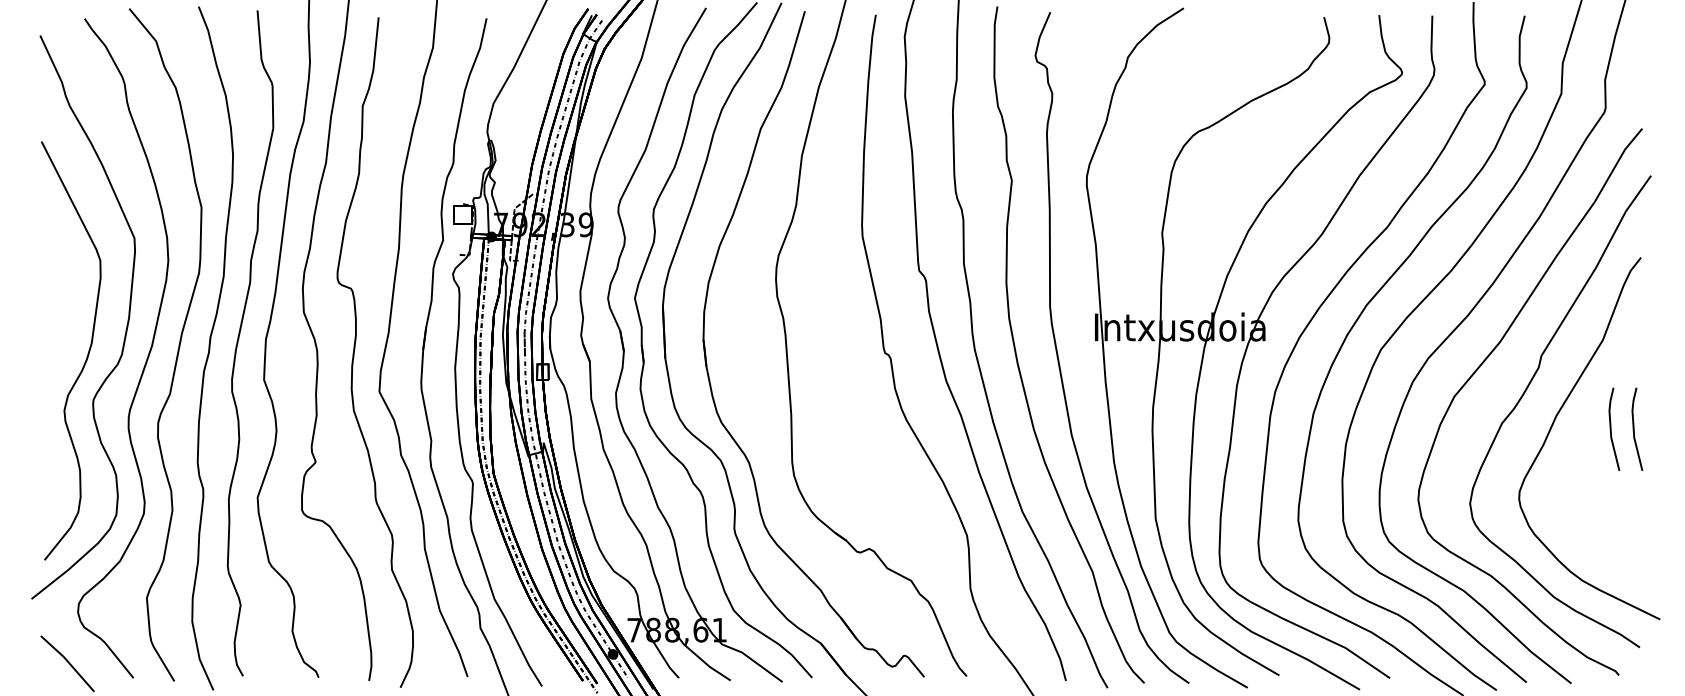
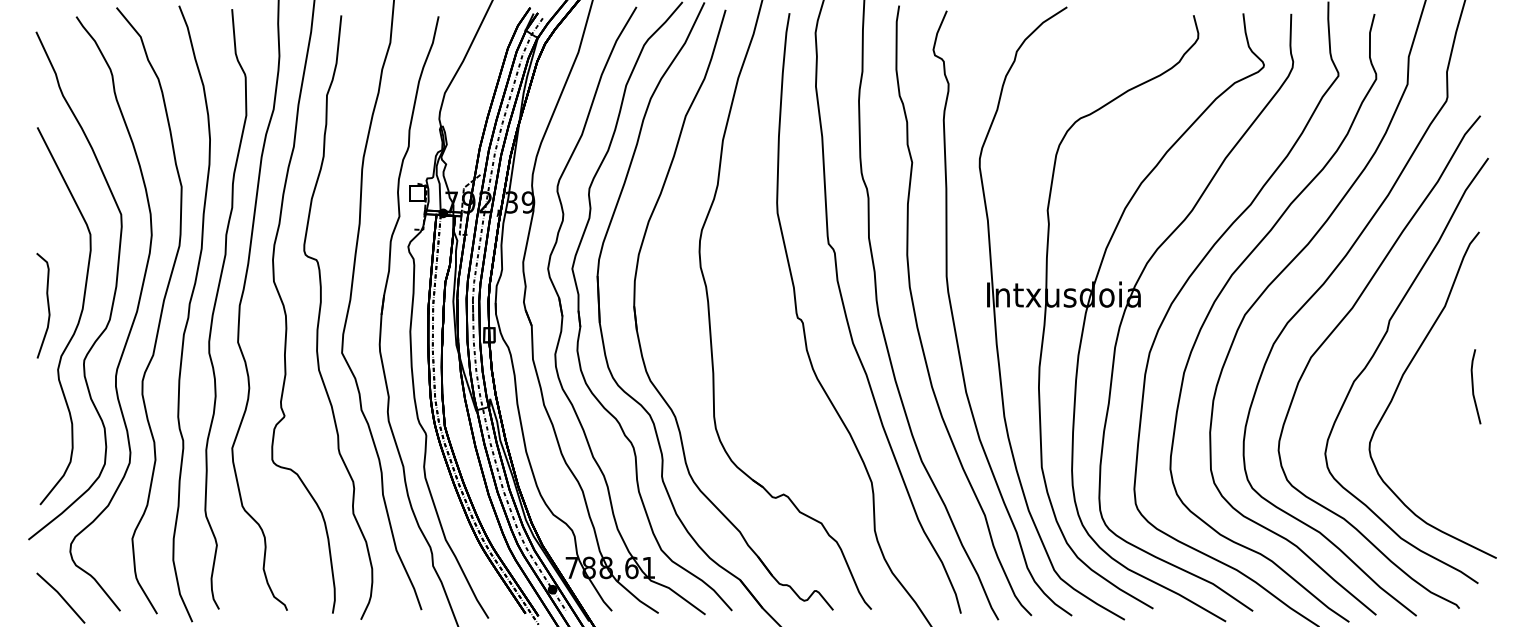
curve: (52, 338) -> (47, 304), added
line: (1611, 428) -> (1452, 386), removed

